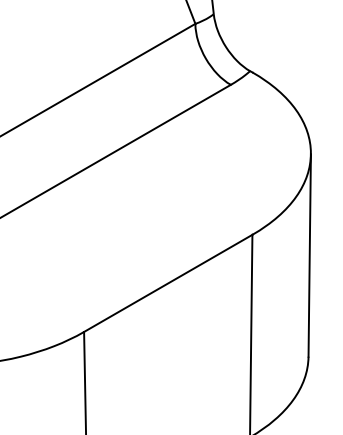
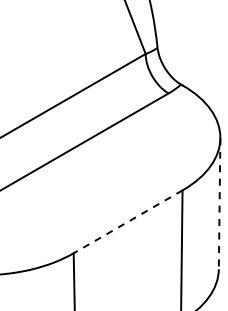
line: (309, 256) -> (219, 204), solid -> dashed
line: (168, 282) -> (128, 221), solid -> dashed

